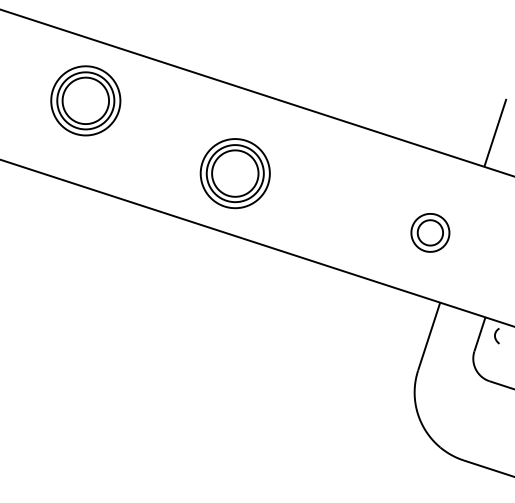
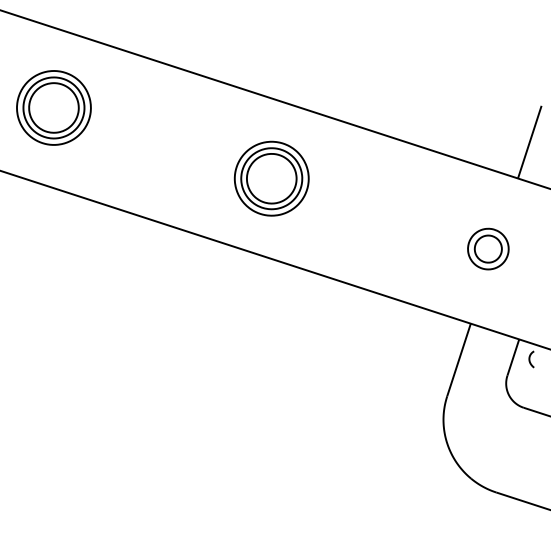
part: (85, 100) -> (53, 107), moved
part: (235, 173) -> (271, 178), moved
part: (430, 232) -> (488, 248), moved

